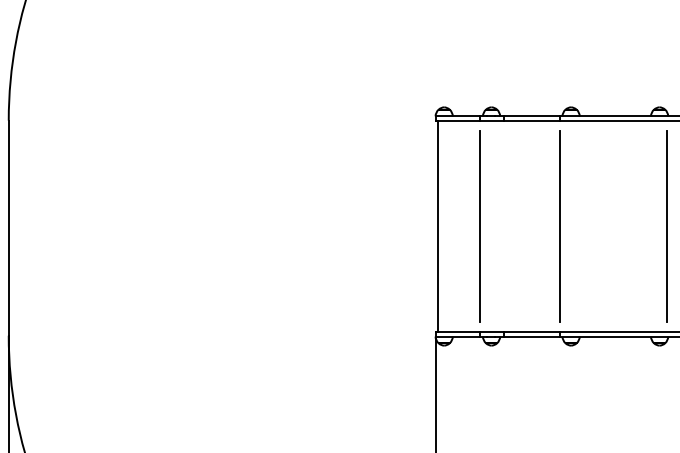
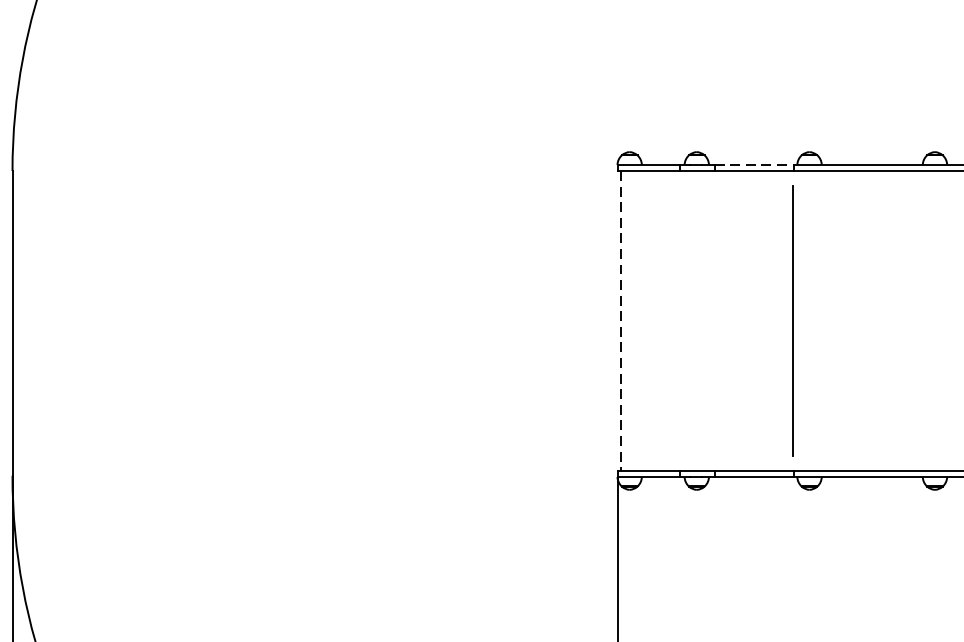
line: (532, 116) -> (754, 165), solid -> dashed
line: (438, 226) -> (621, 321), solid -> dashed
line: (480, 226) -> (681, 321), removed
line: (667, 226) -> (946, 321), removed

